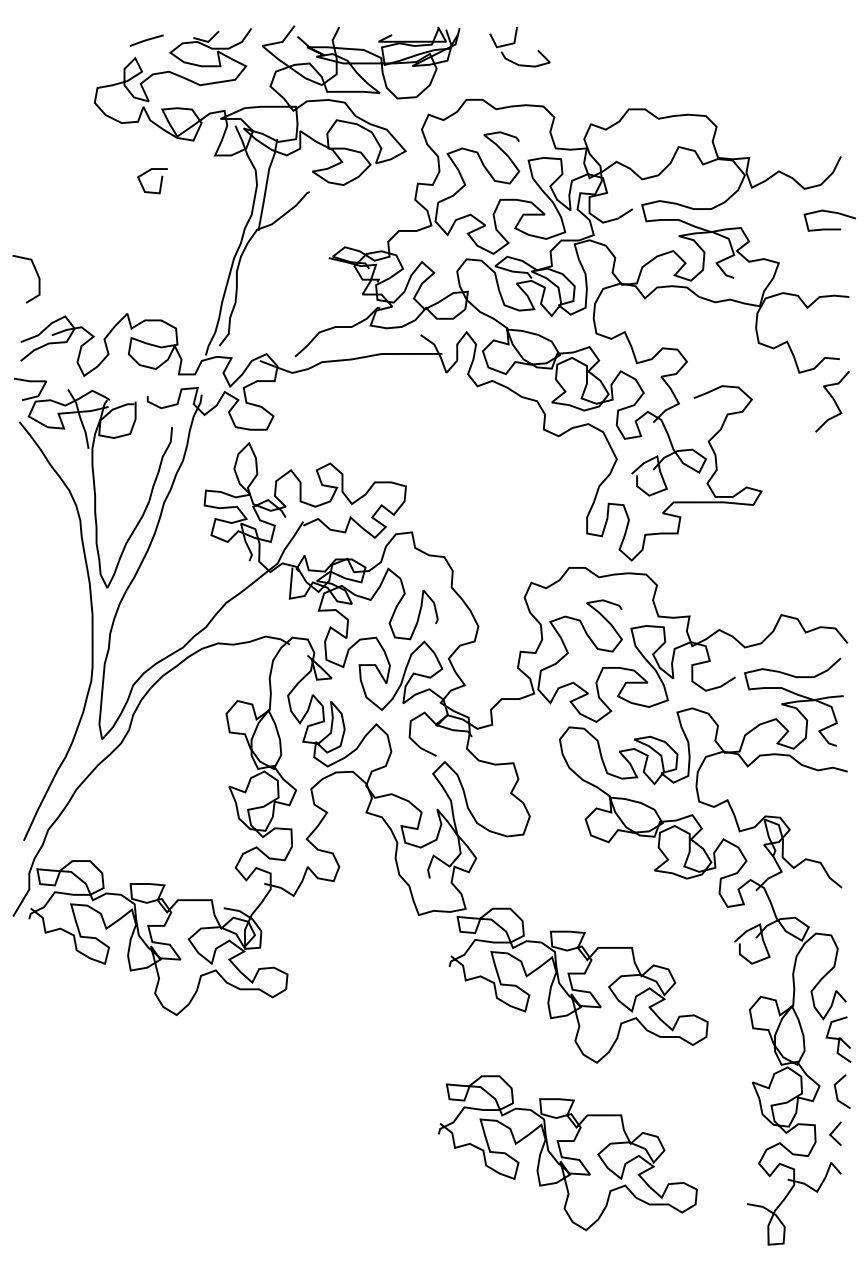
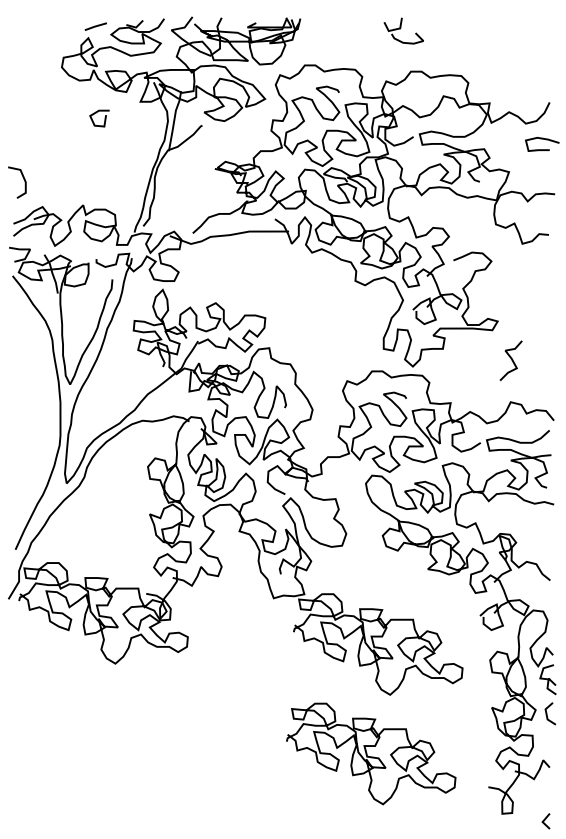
part: (519, 46) -> (403, 30), moved
curve: (833, 401) -> (511, 360), moved
line: (834, 1132) -> (545, 820), moved

